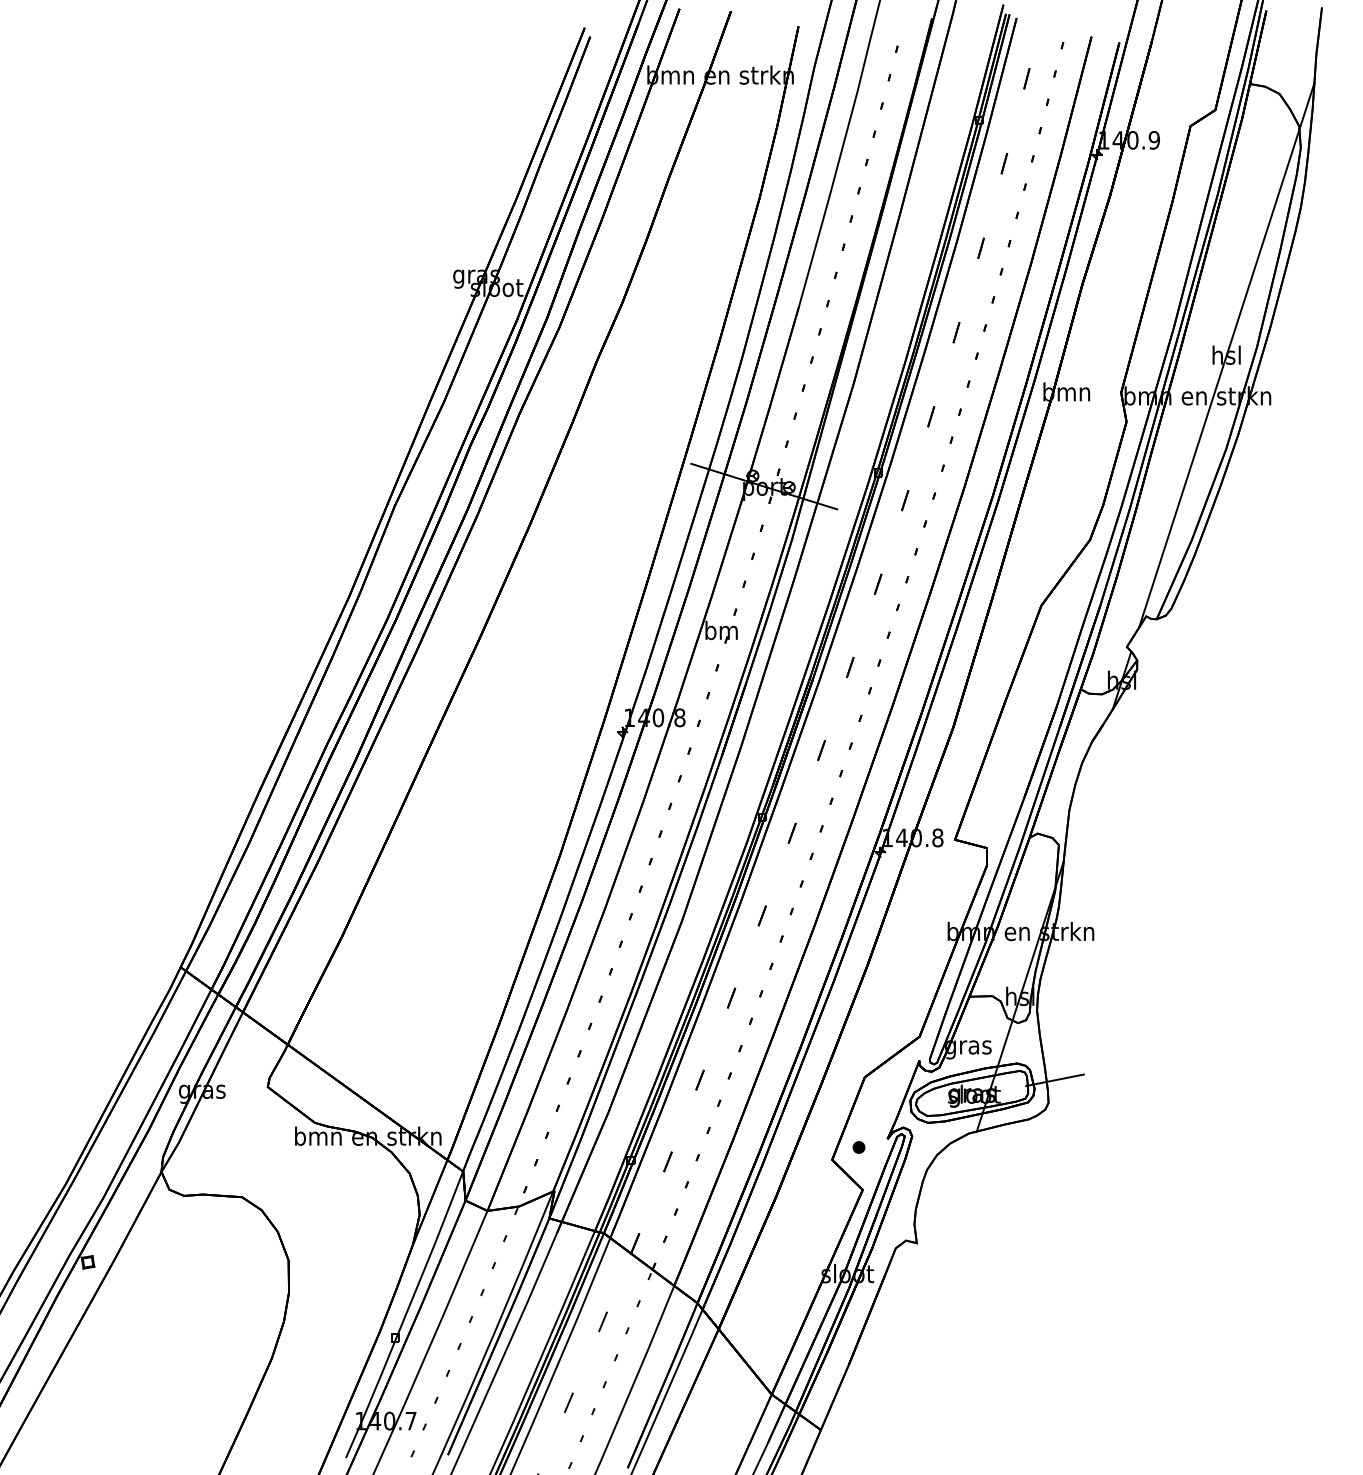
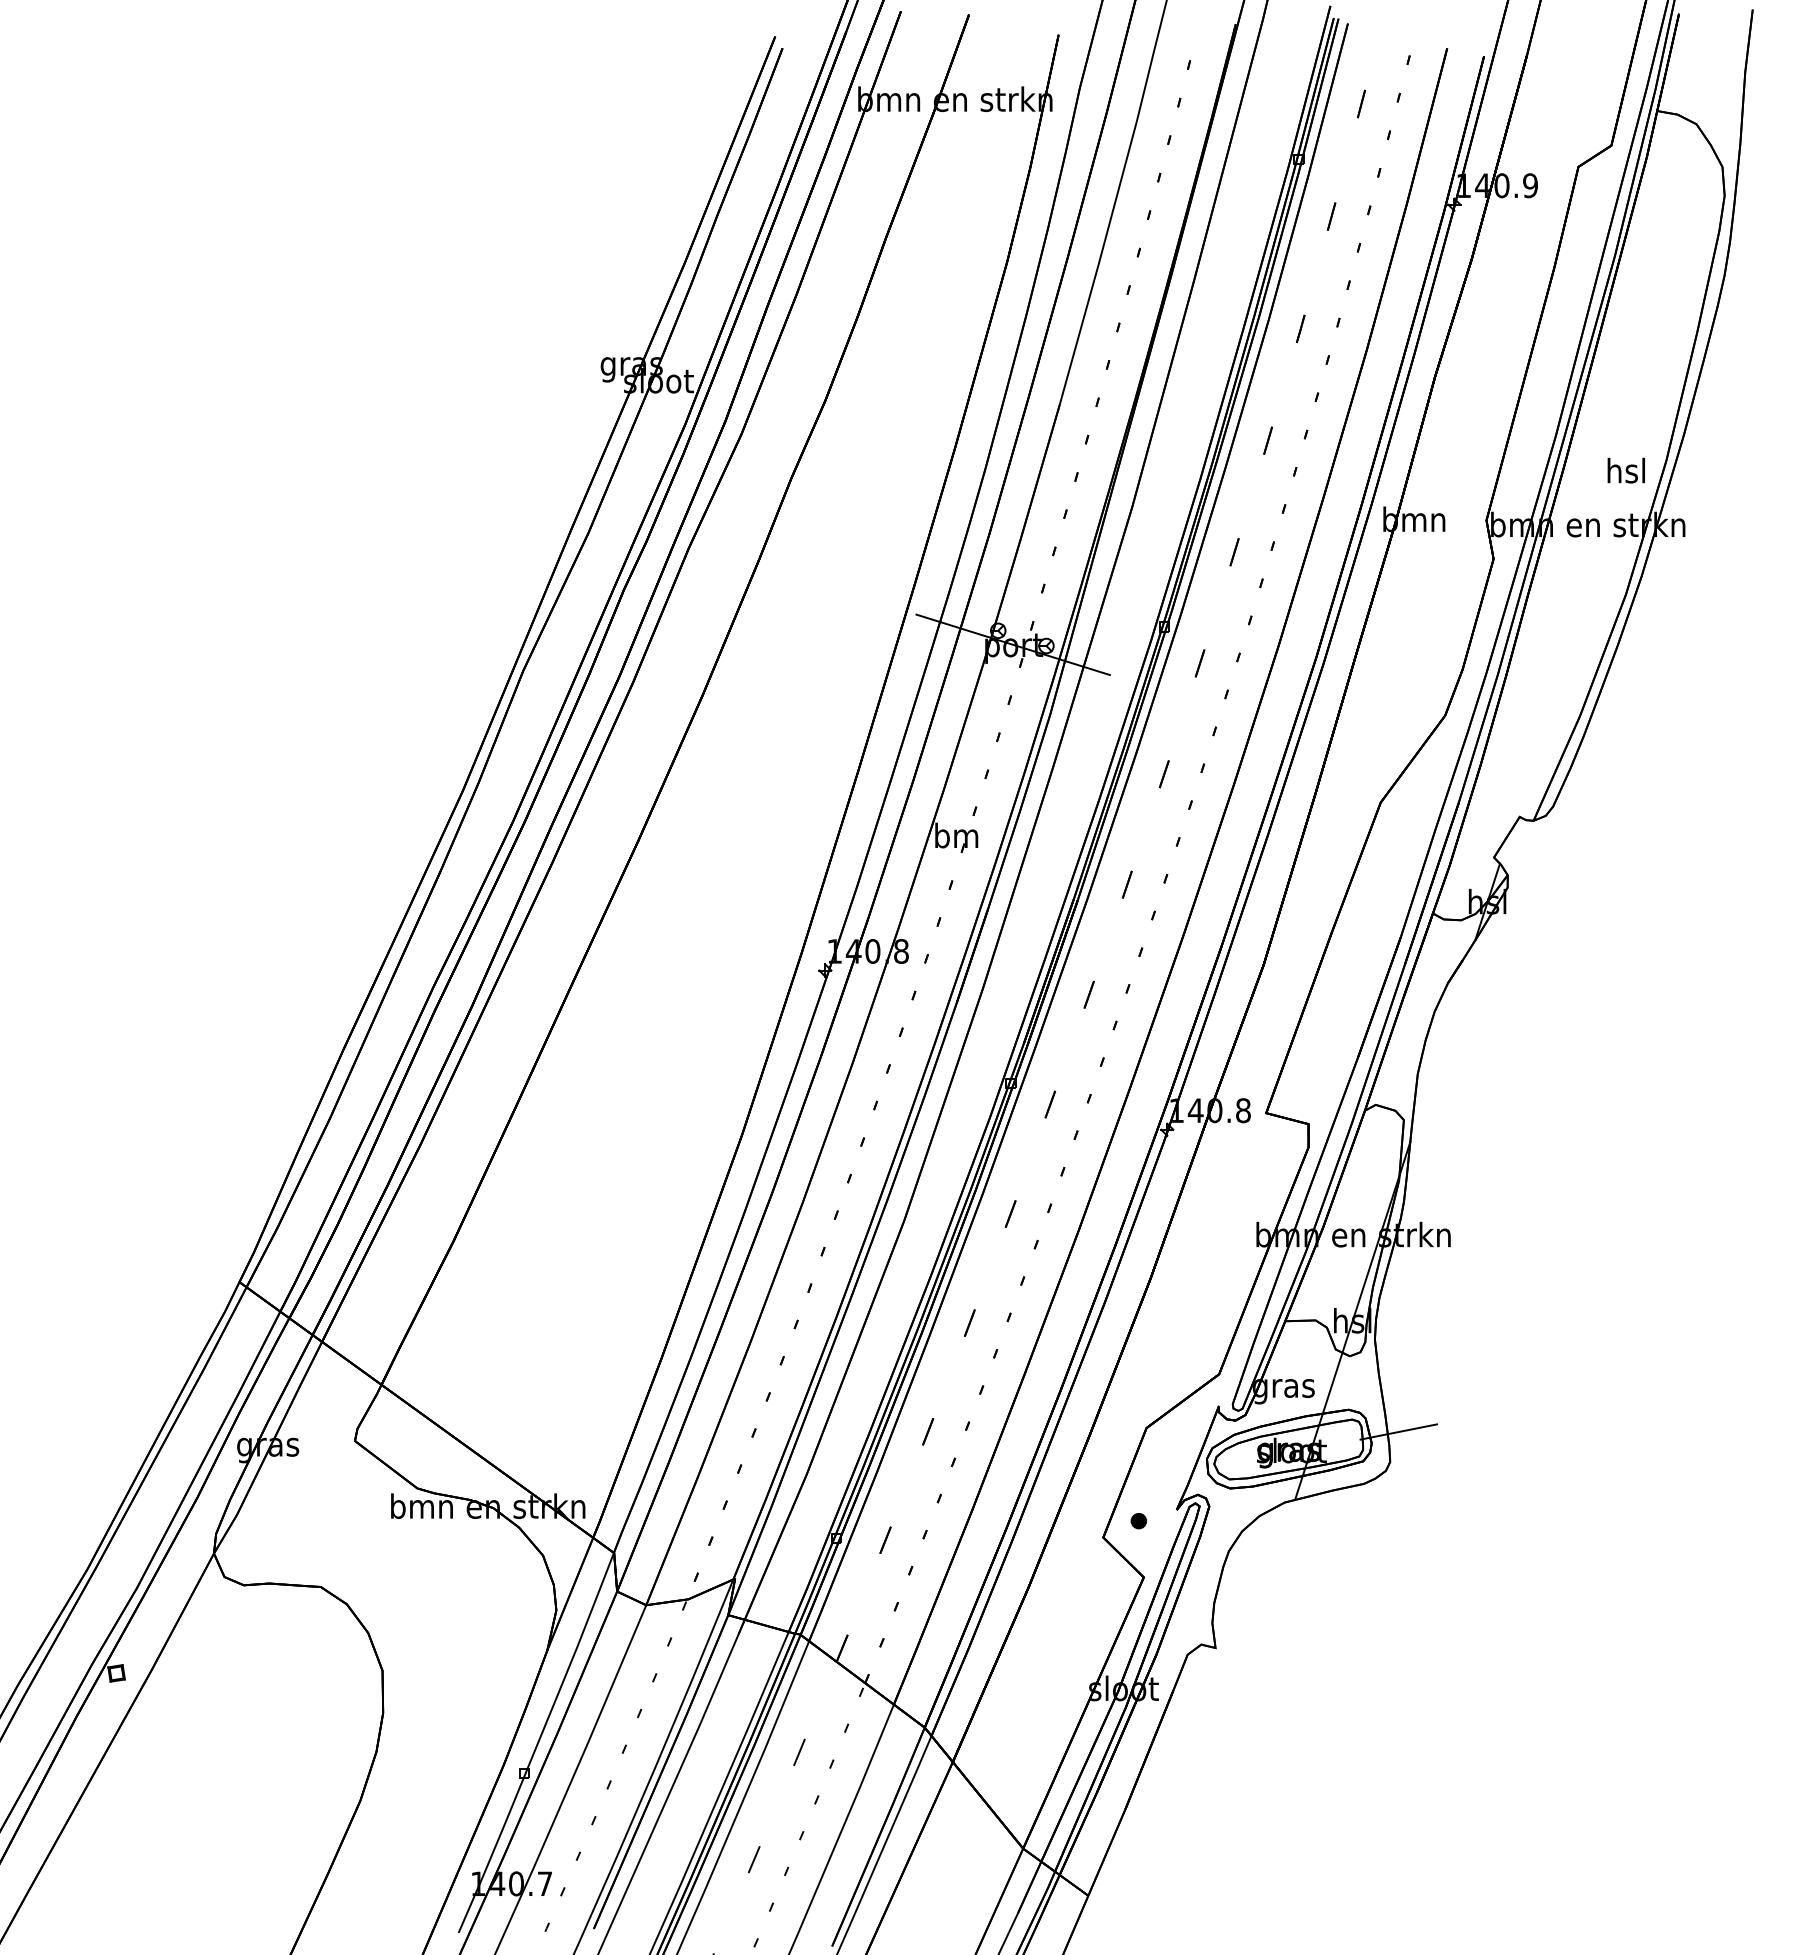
line: (1226, 355) -> (1626, 470), removed

